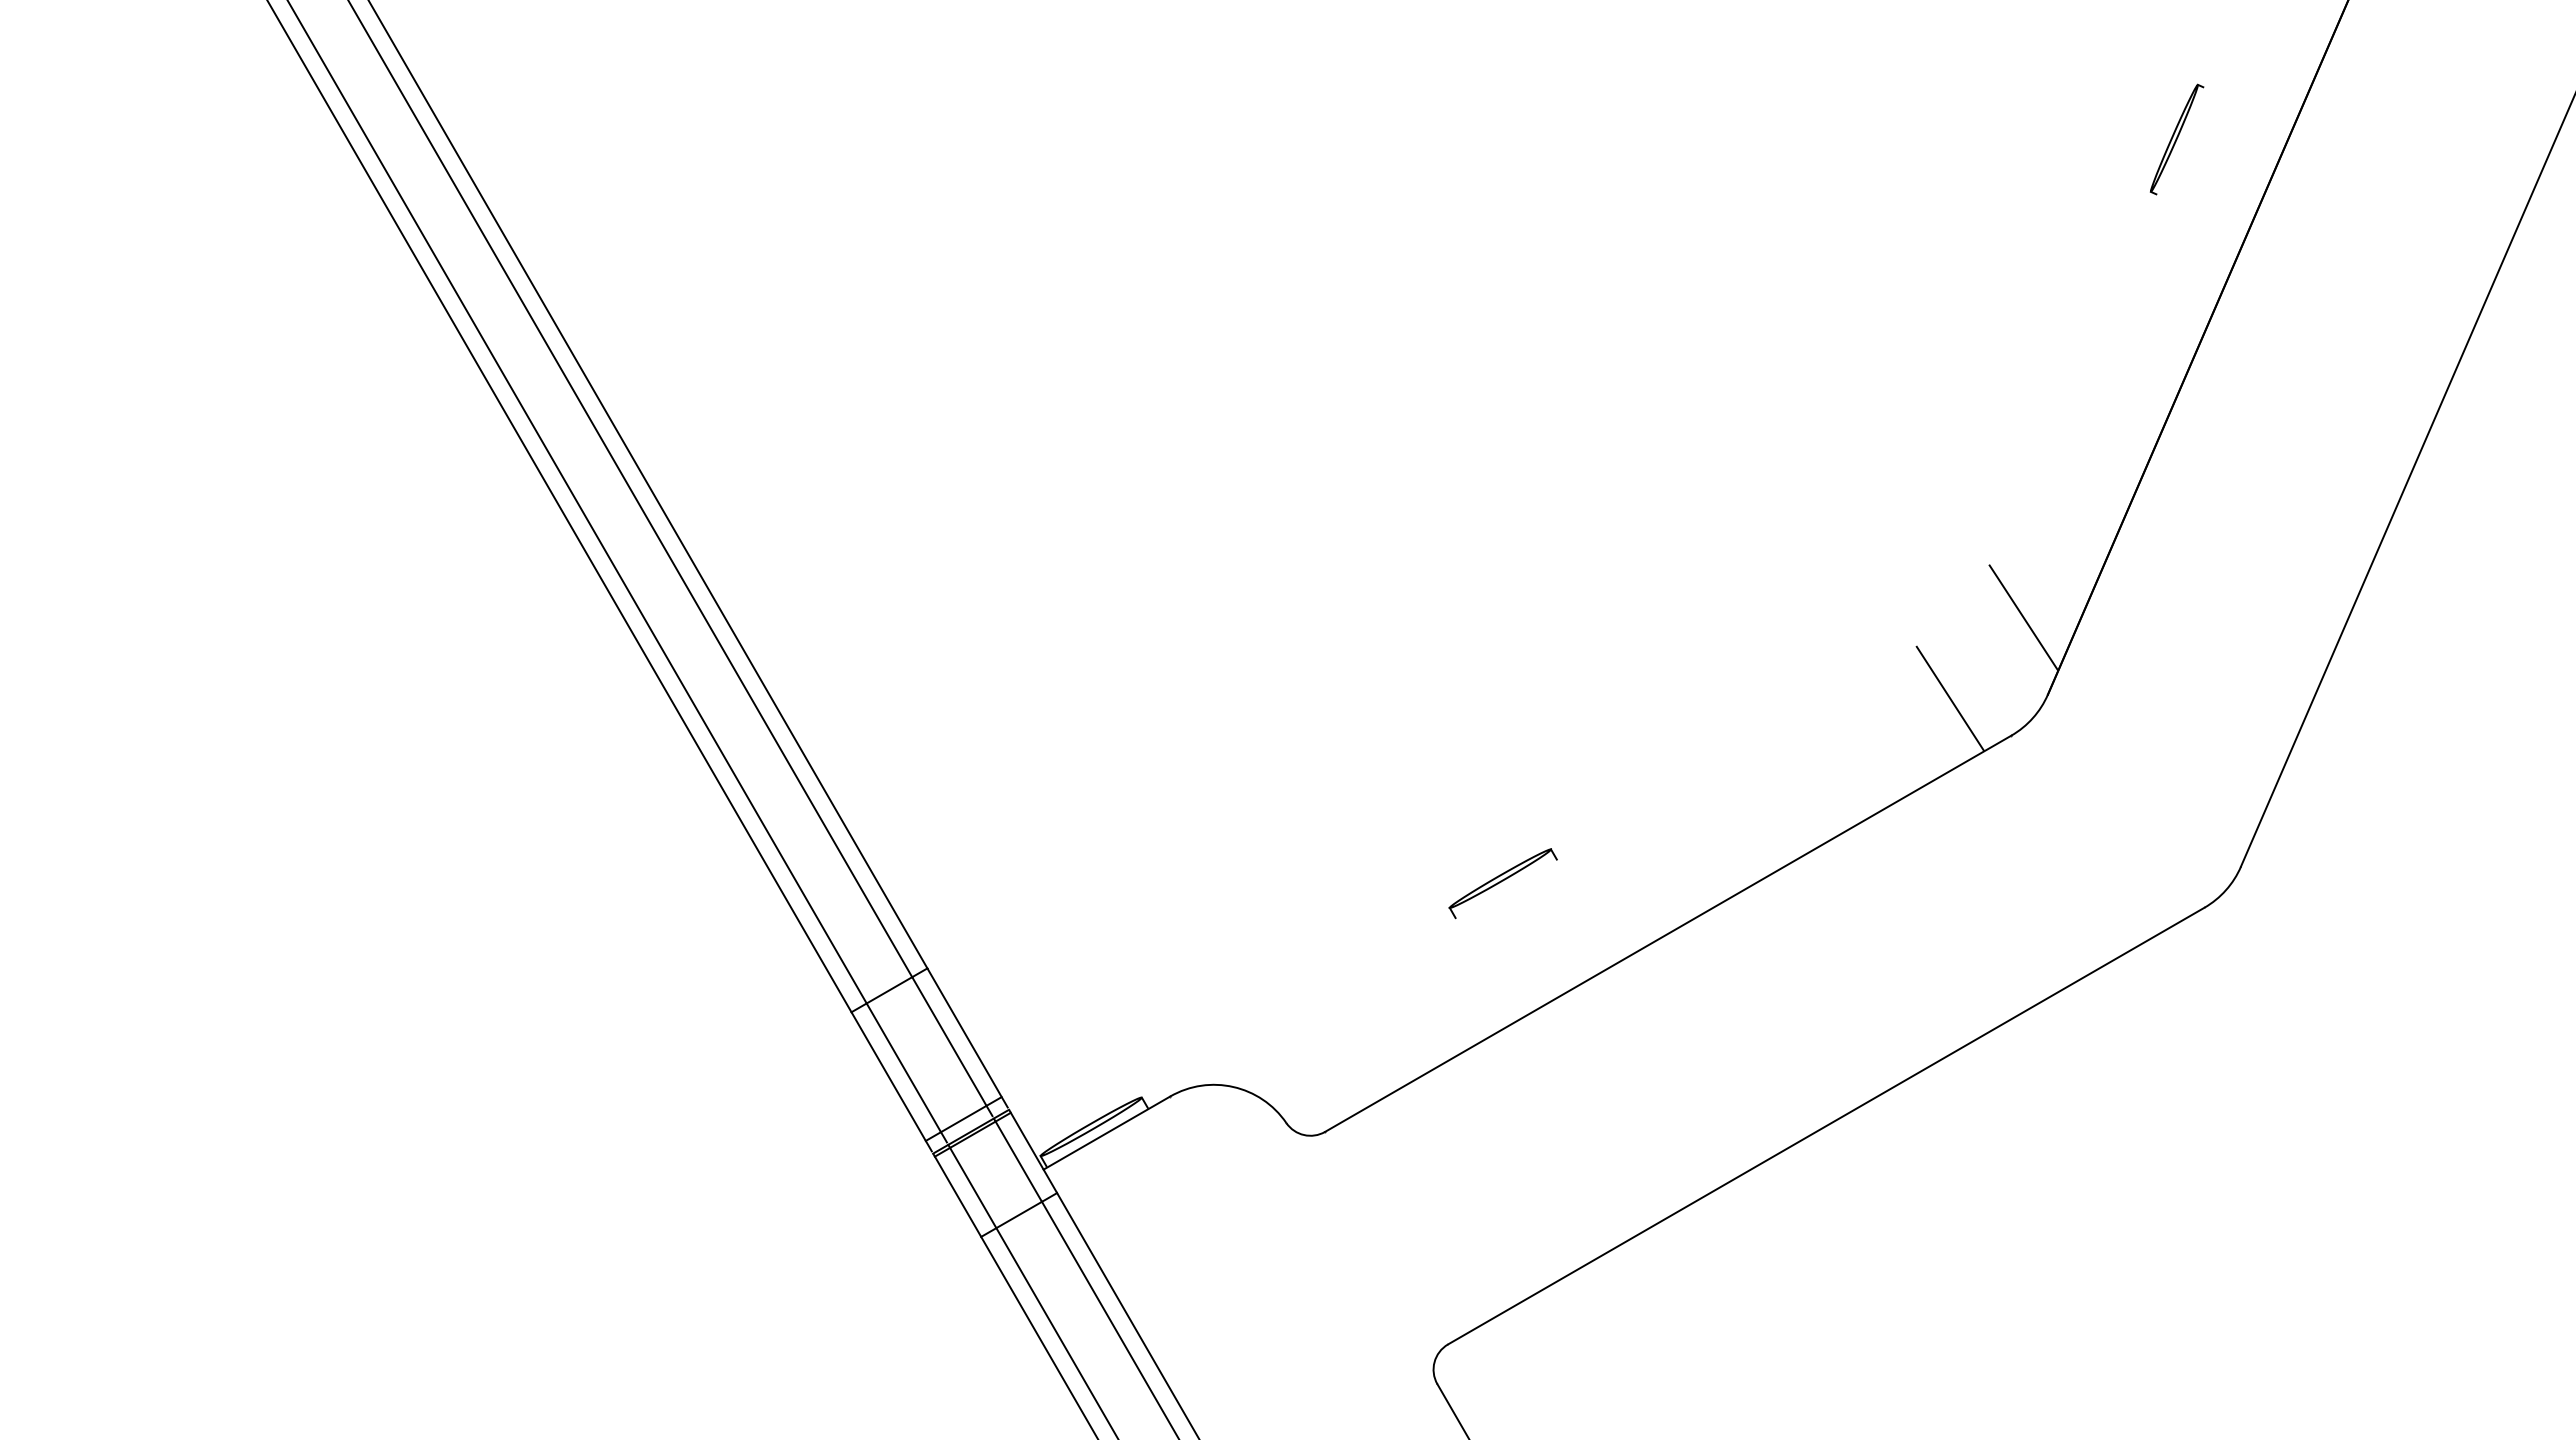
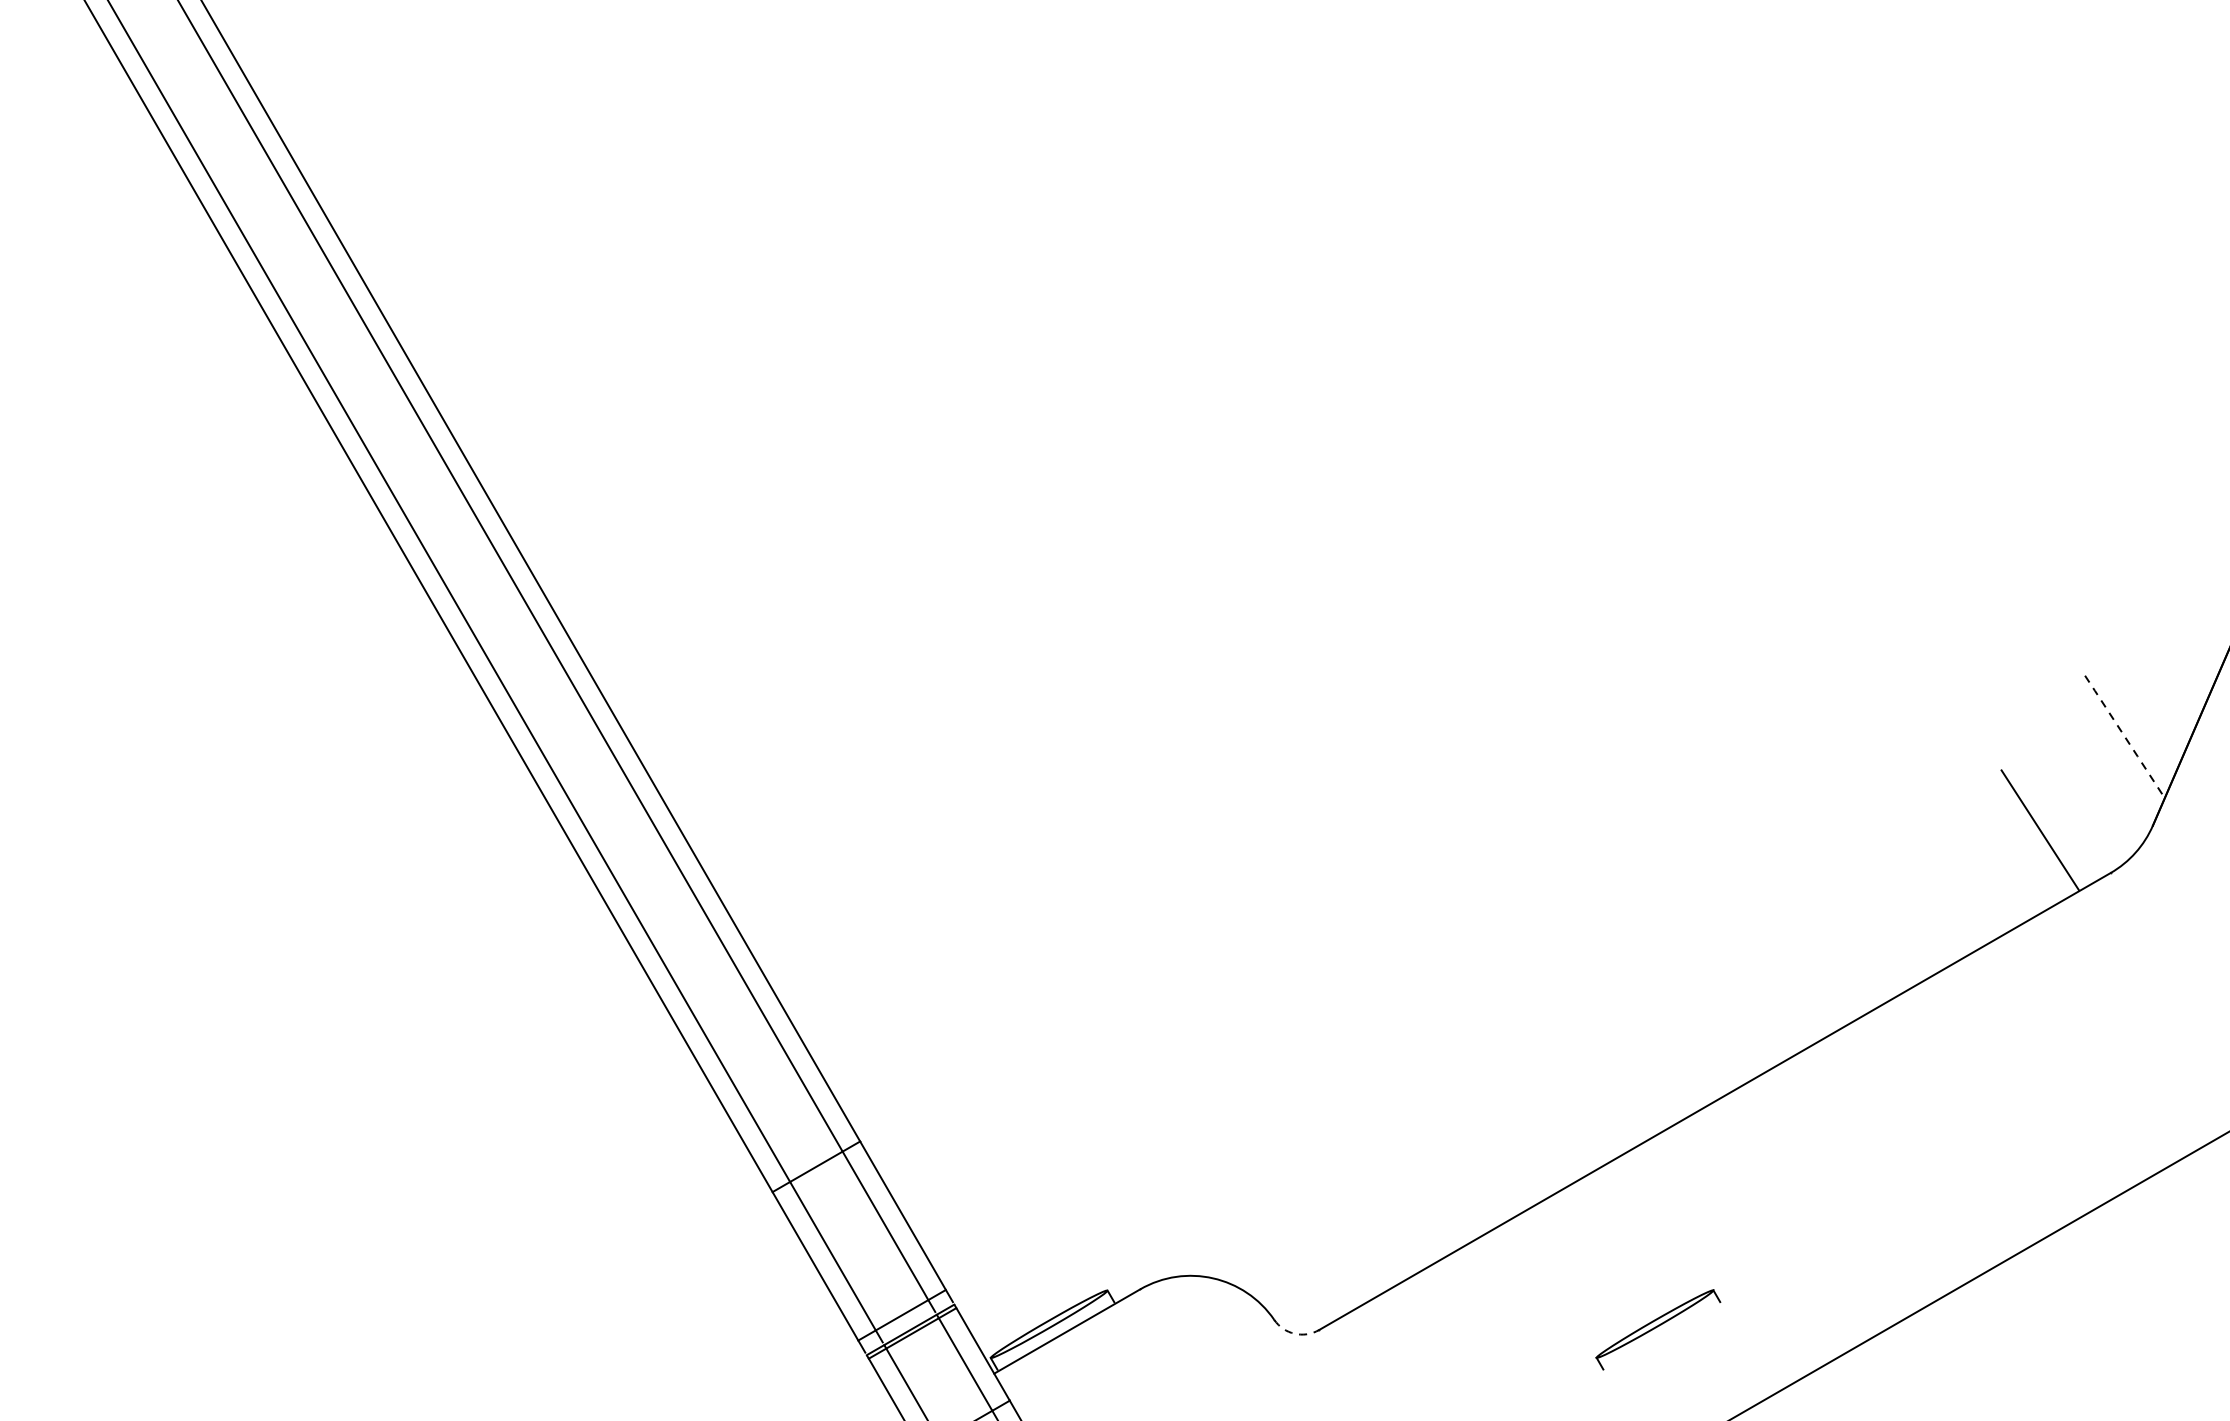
line: (2023, 617) -> (2124, 736), solid -> dashed
part: (1502, 883) -> (1657, 1329), moved
arc: (1304, 1135) -> (1295, 1334), solid -> dashed

